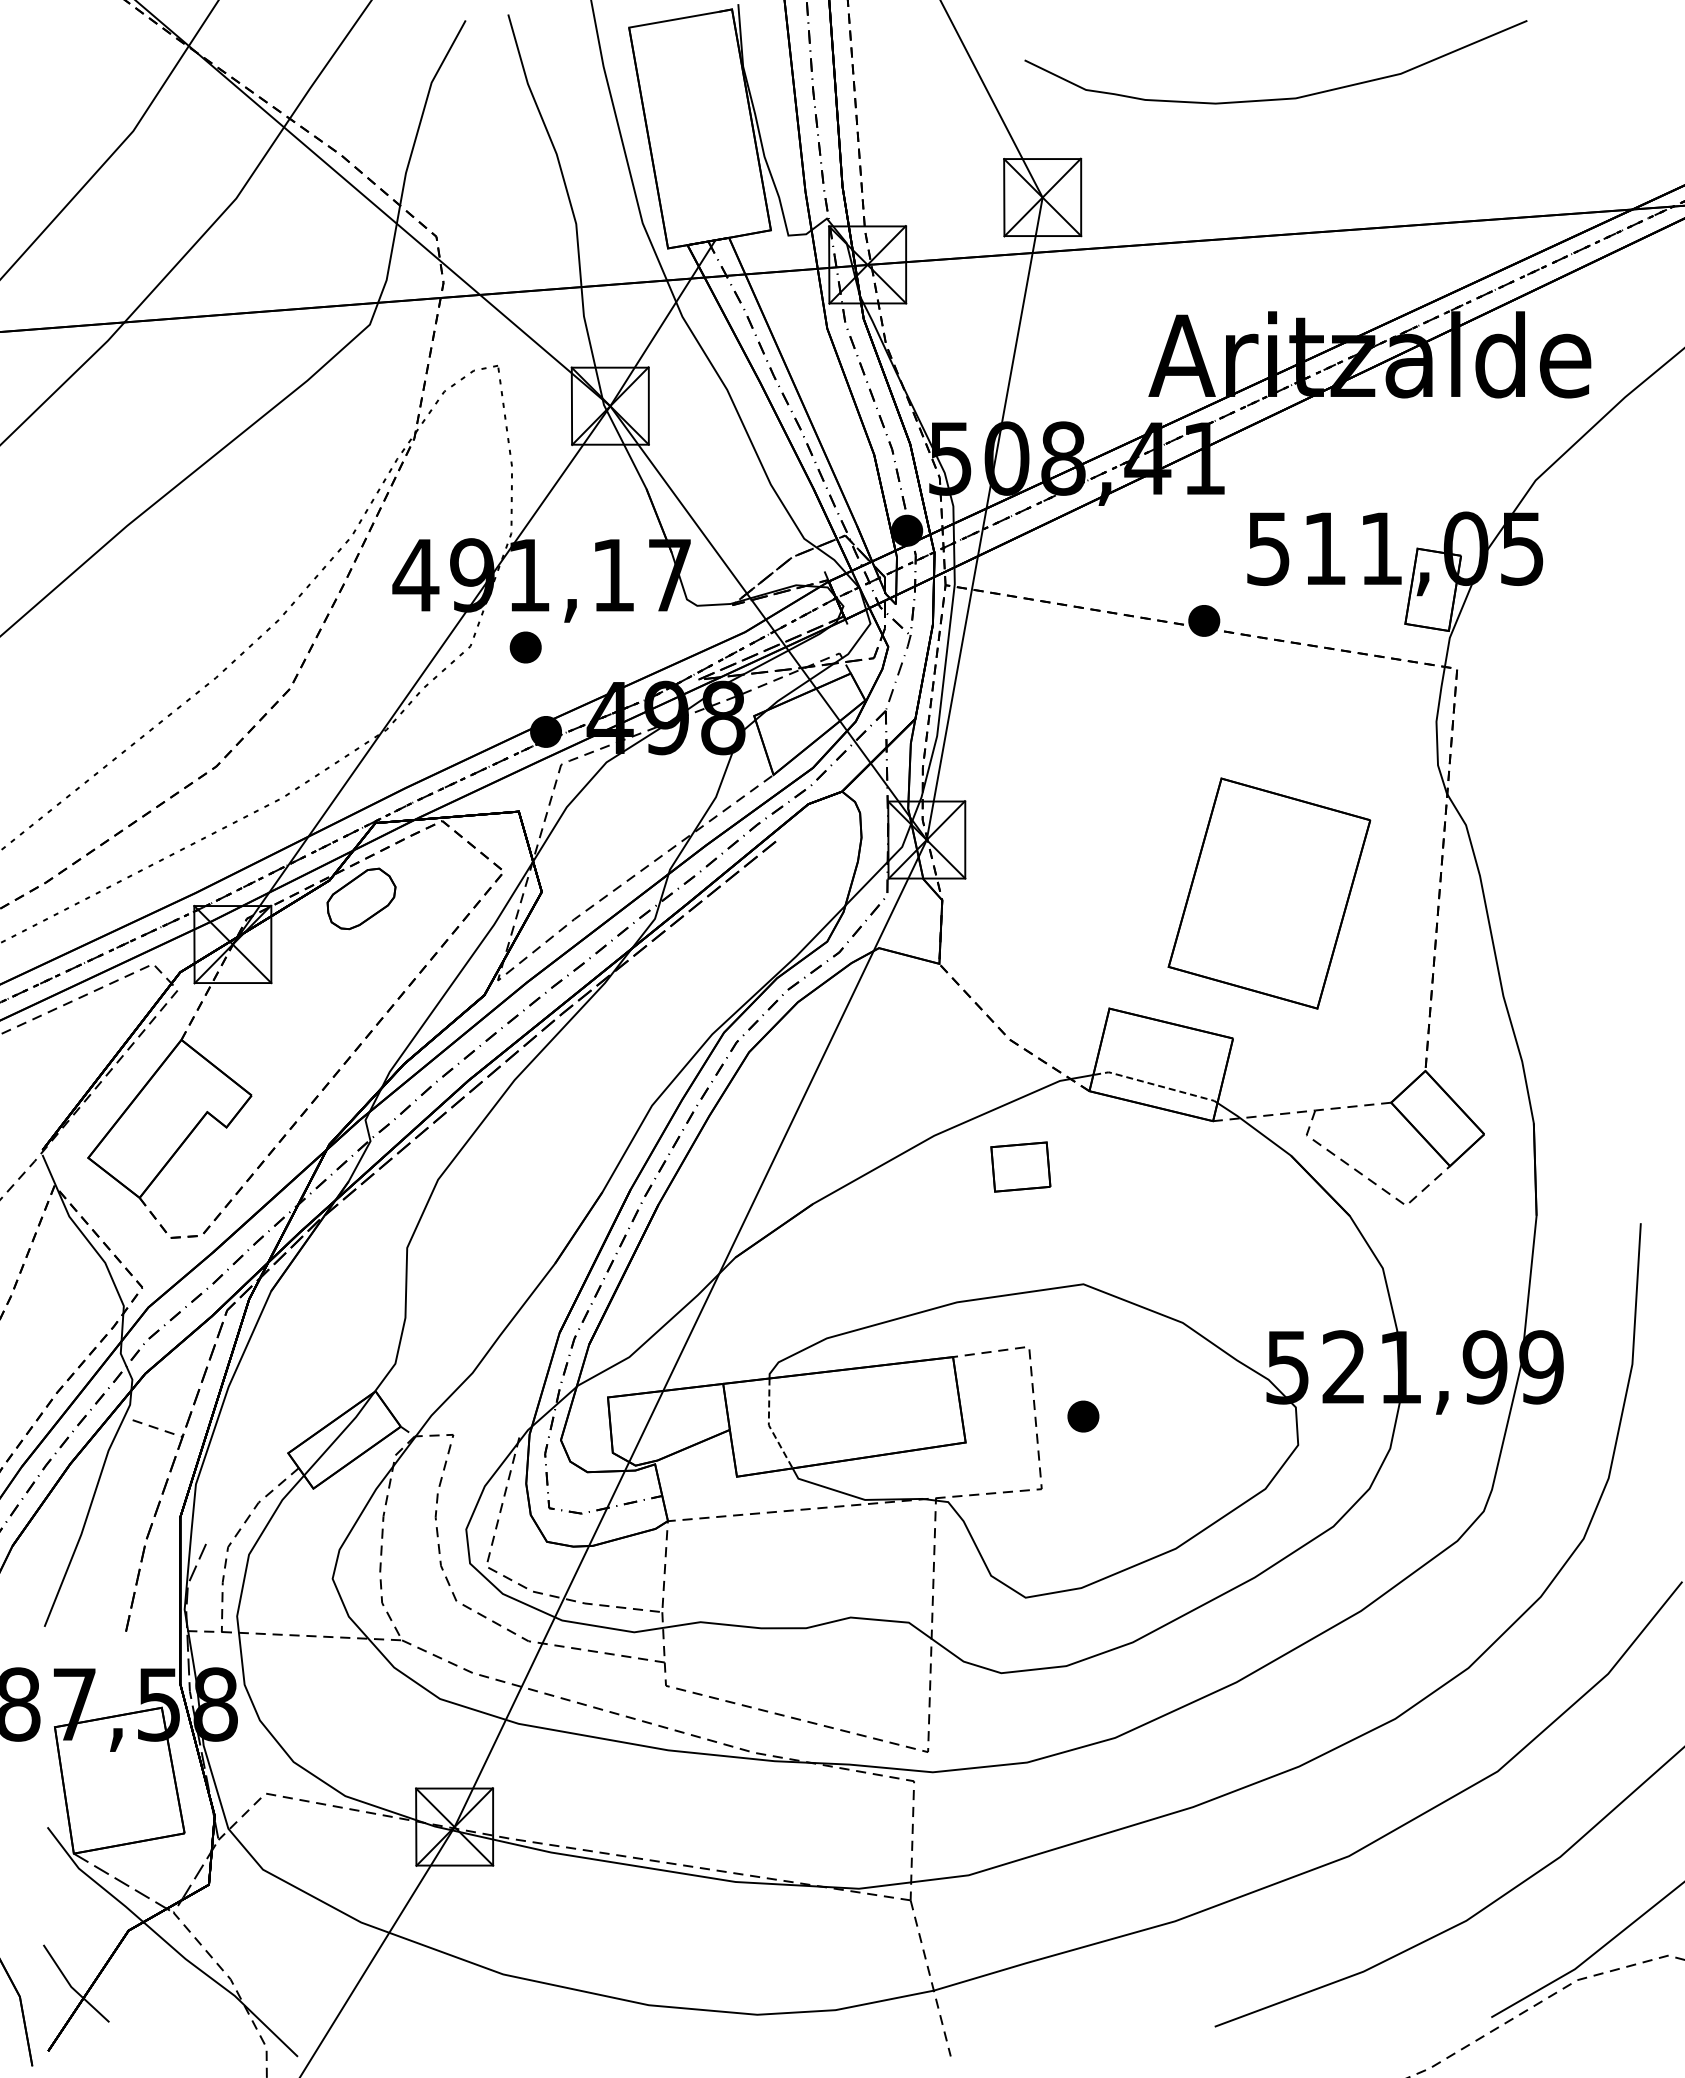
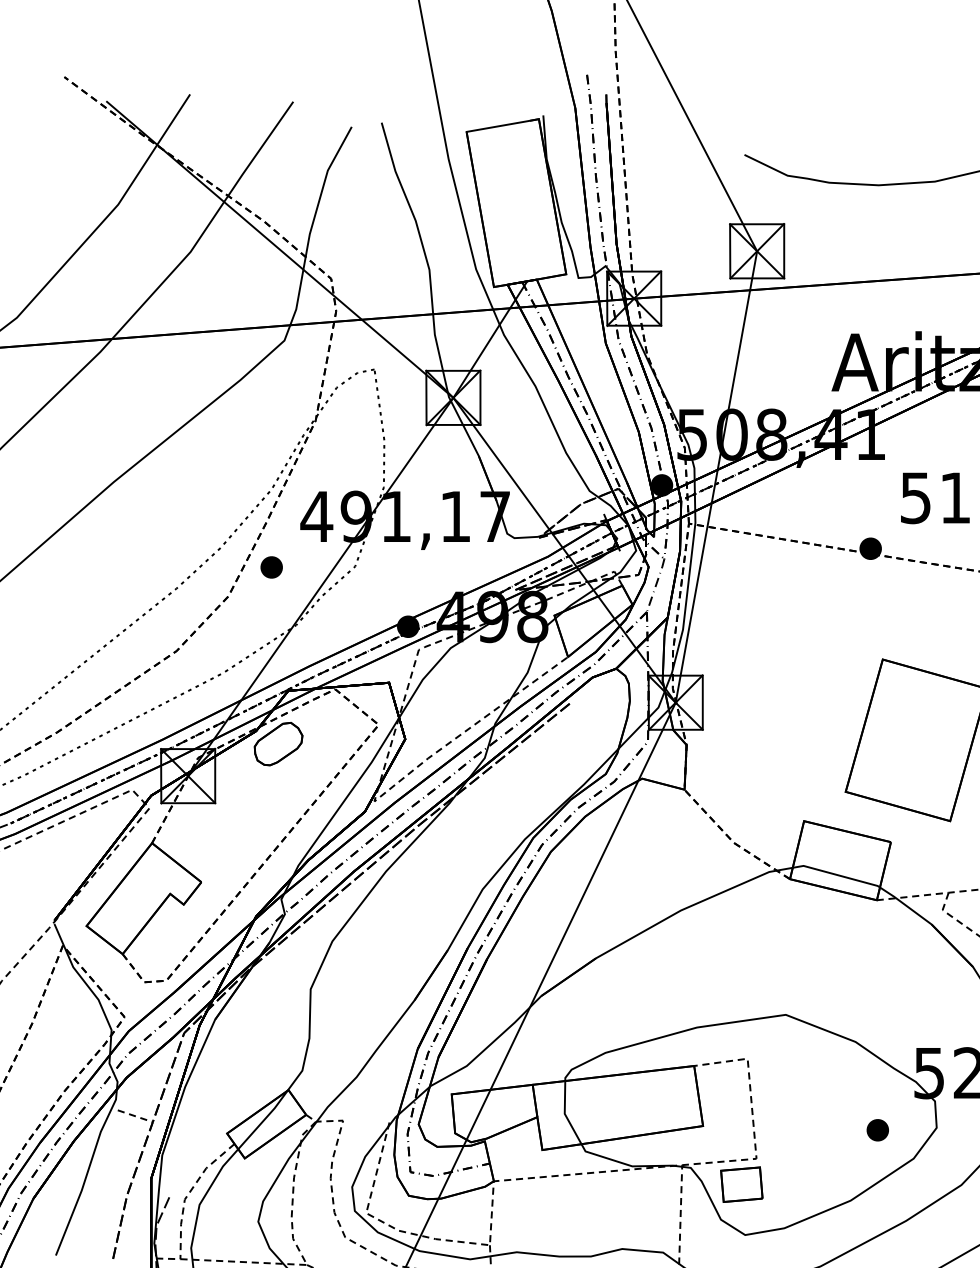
part: (525, 647) -> (271, 567), moved
line: (1155, 1085) -> (836, 875), dashed -> solid
part: (1020, 1166) -> (741, 1184), moved
part: (1083, 1416) -> (877, 1130), moved
line: (769, 1426) -> (565, 1114), dashed -> solid

